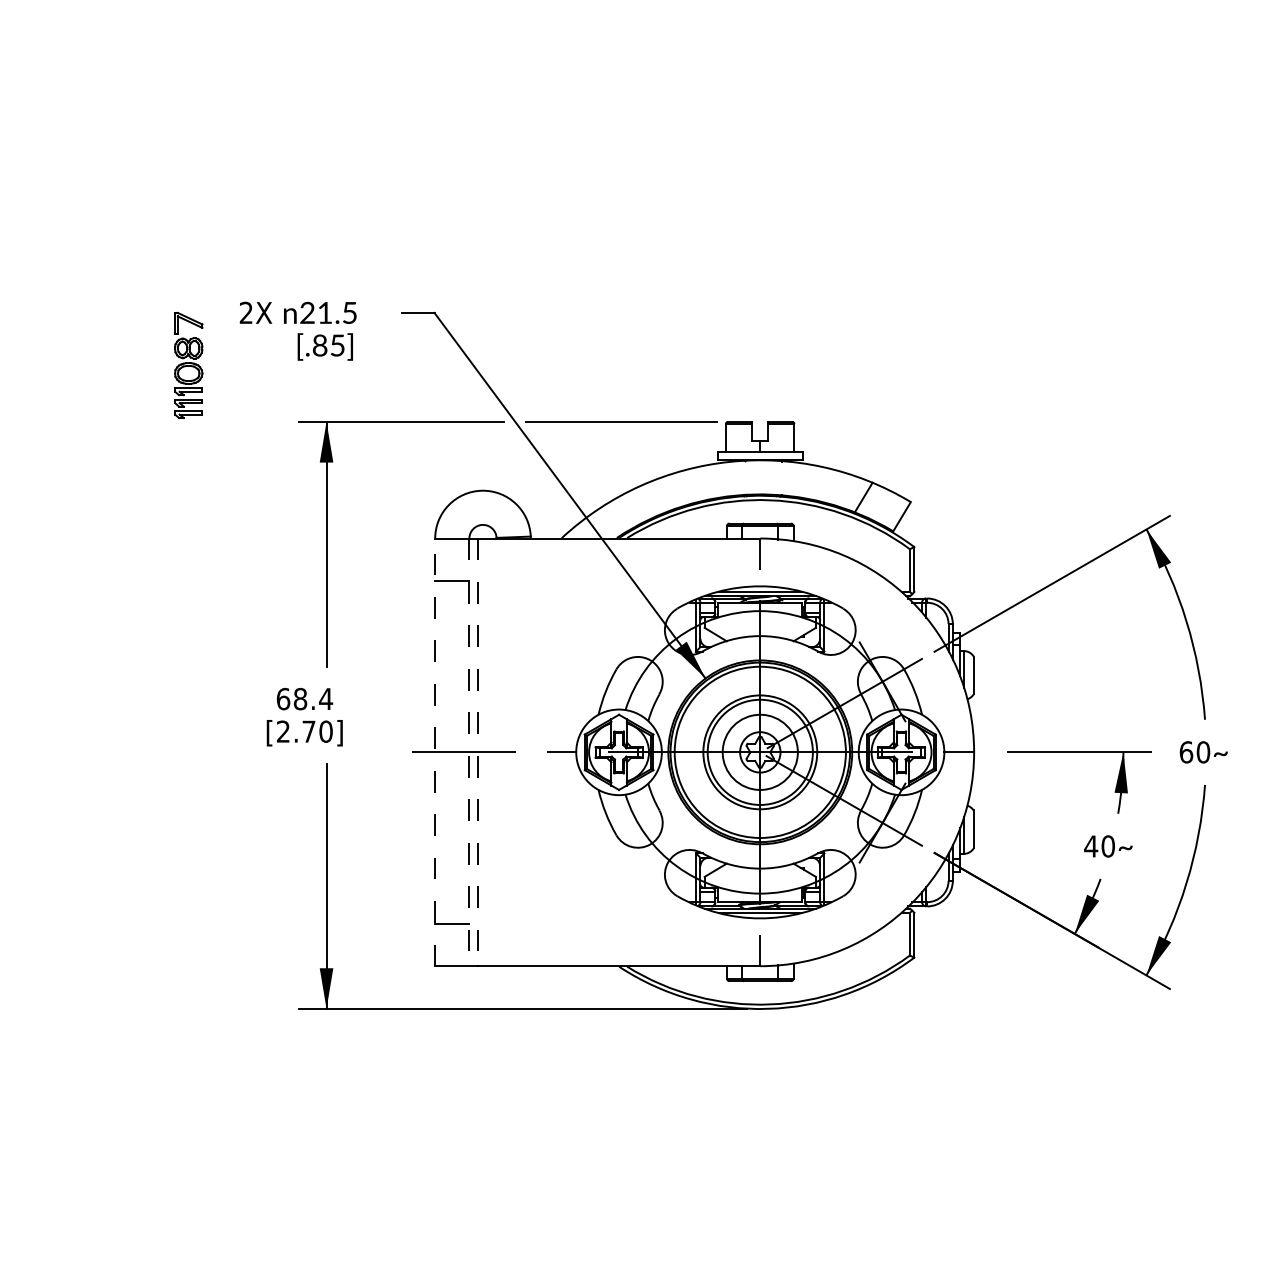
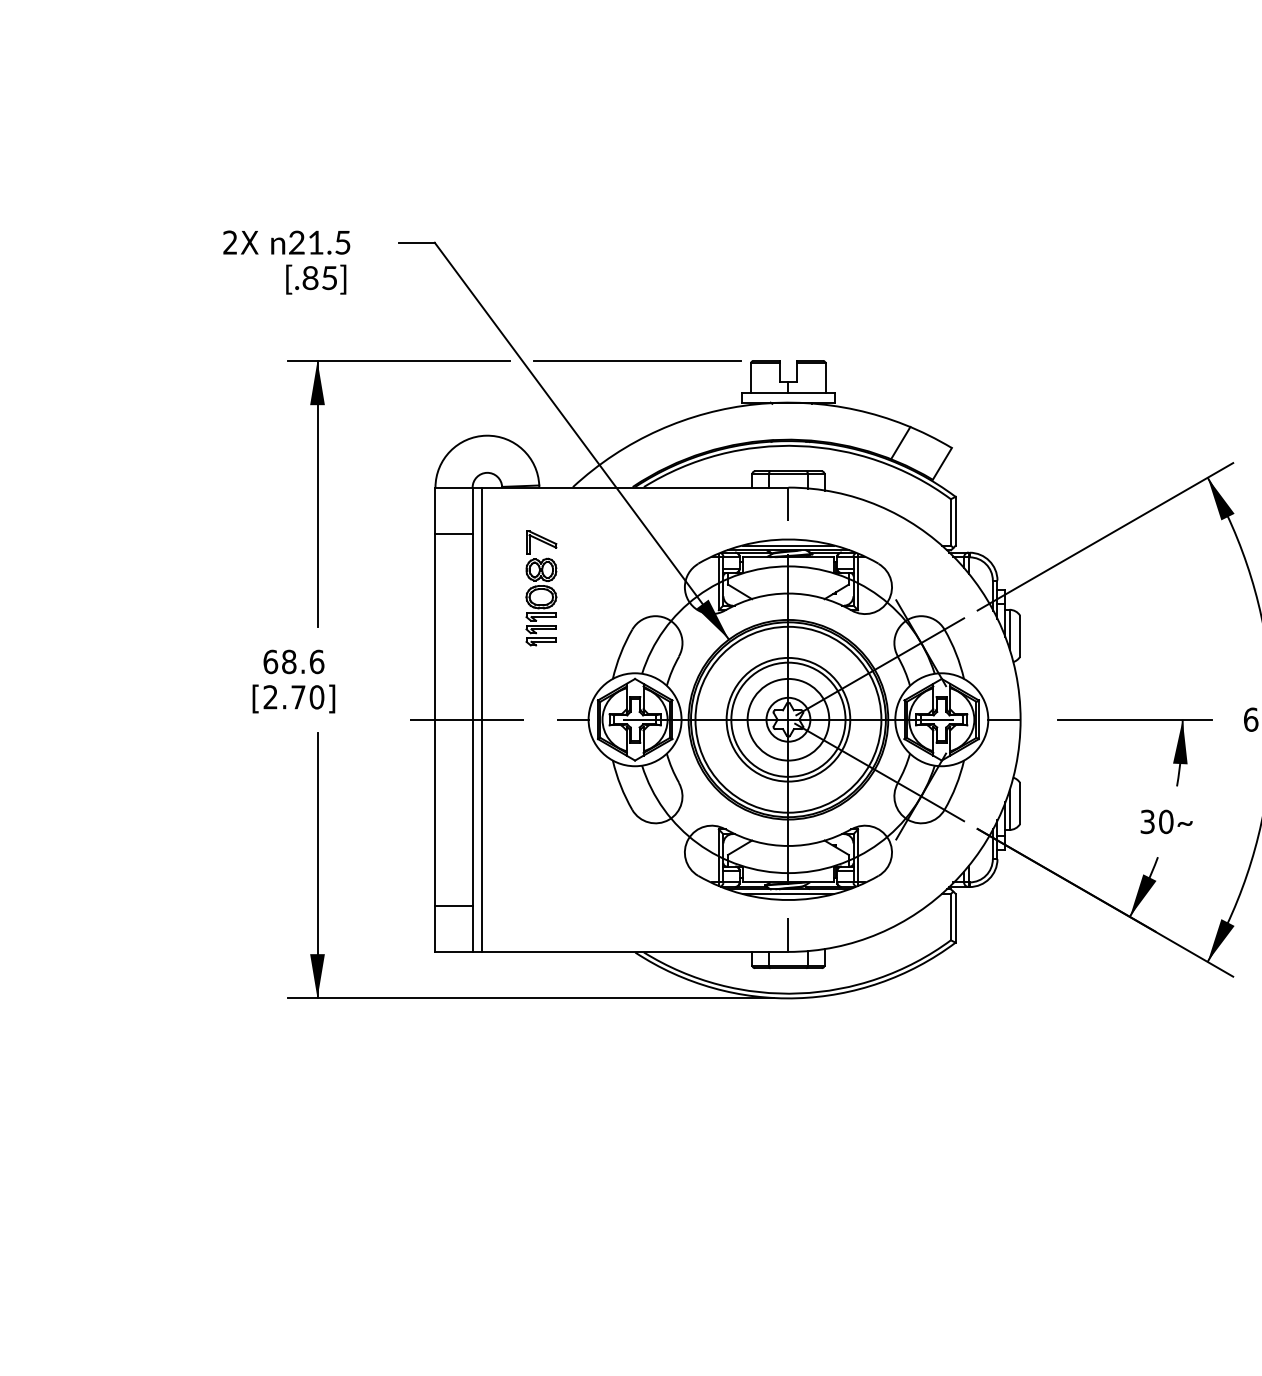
part: (188, 364) -> (541, 587), moved
text: (326, 698) -> (317, 661), 68.4 -> 68.6
line: (435, 752) -> (435, 719), dashed -> solid
line: (469, 752) -> (472, 719), dashed -> solid
line: (478, 752) -> (482, 719), dashed -> solid
text: (1091, 846) -> (1148, 821), 40 -> 30

